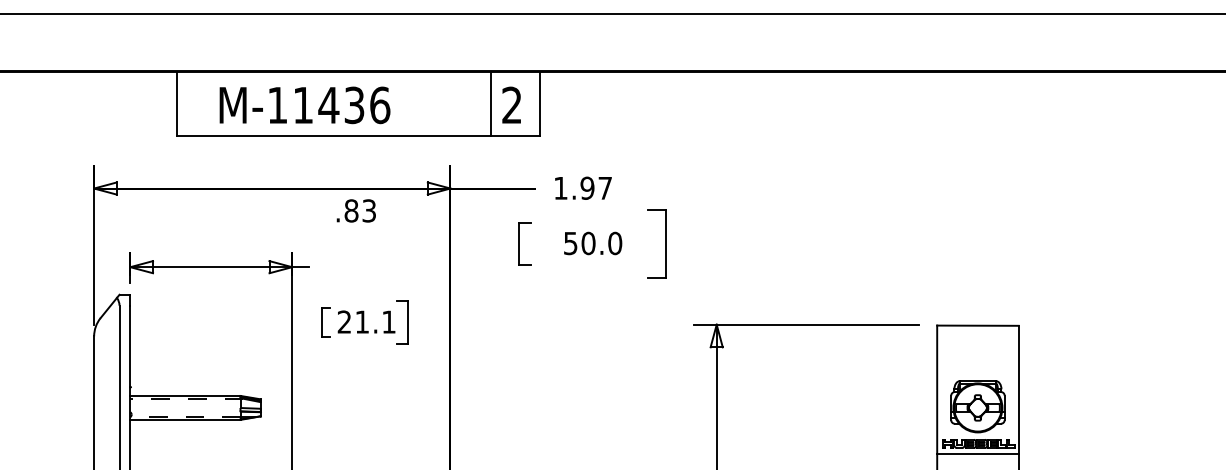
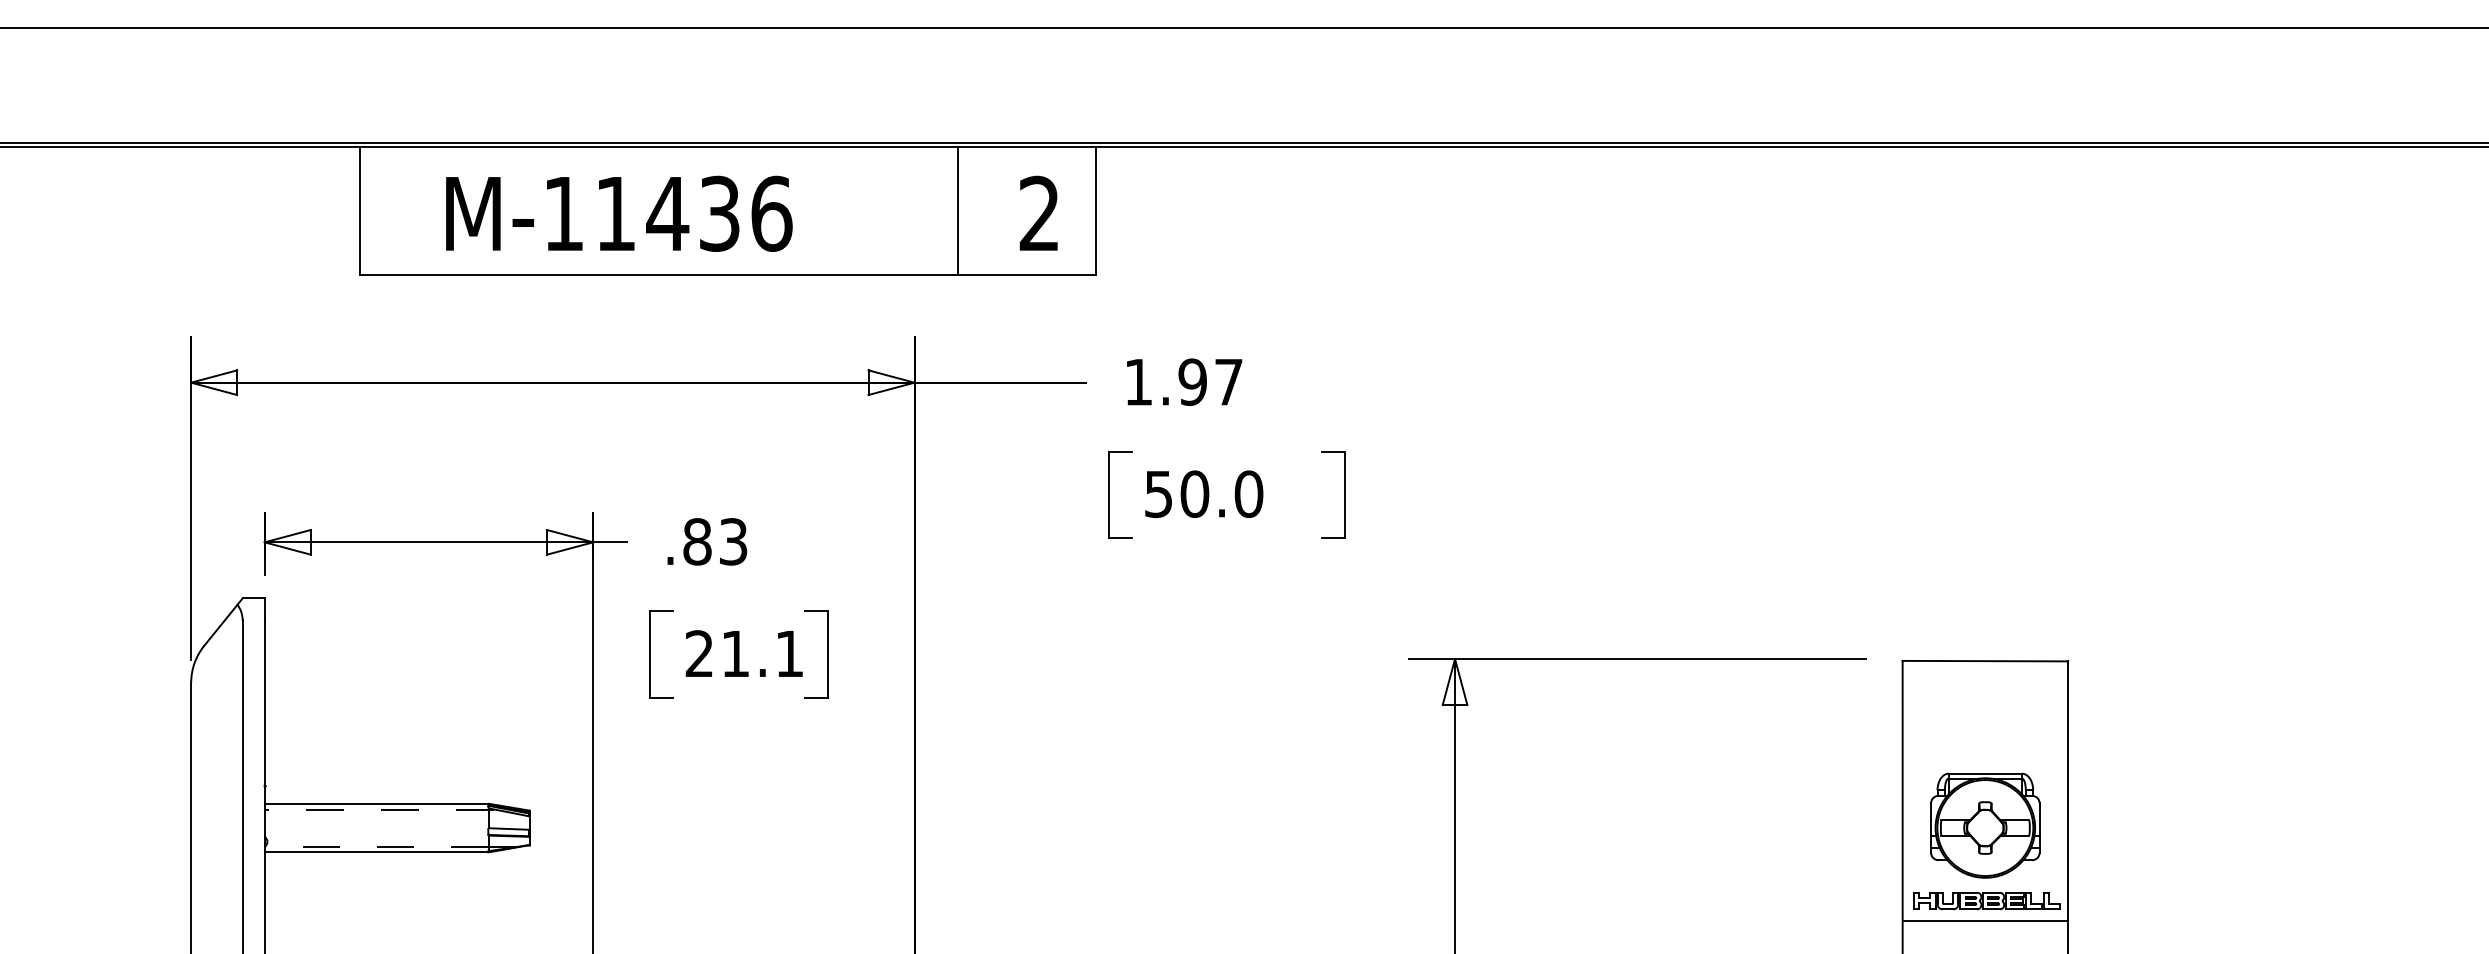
line: (490, 103) -> (957, 210), moved
text: (355, 210) -> (705, 540), moved
part: (524, 243) -> (1119, 494), moved
part: (656, 243) -> (1332, 494), size x0.62
part: (325, 322) -> (660, 654), size x1.43

